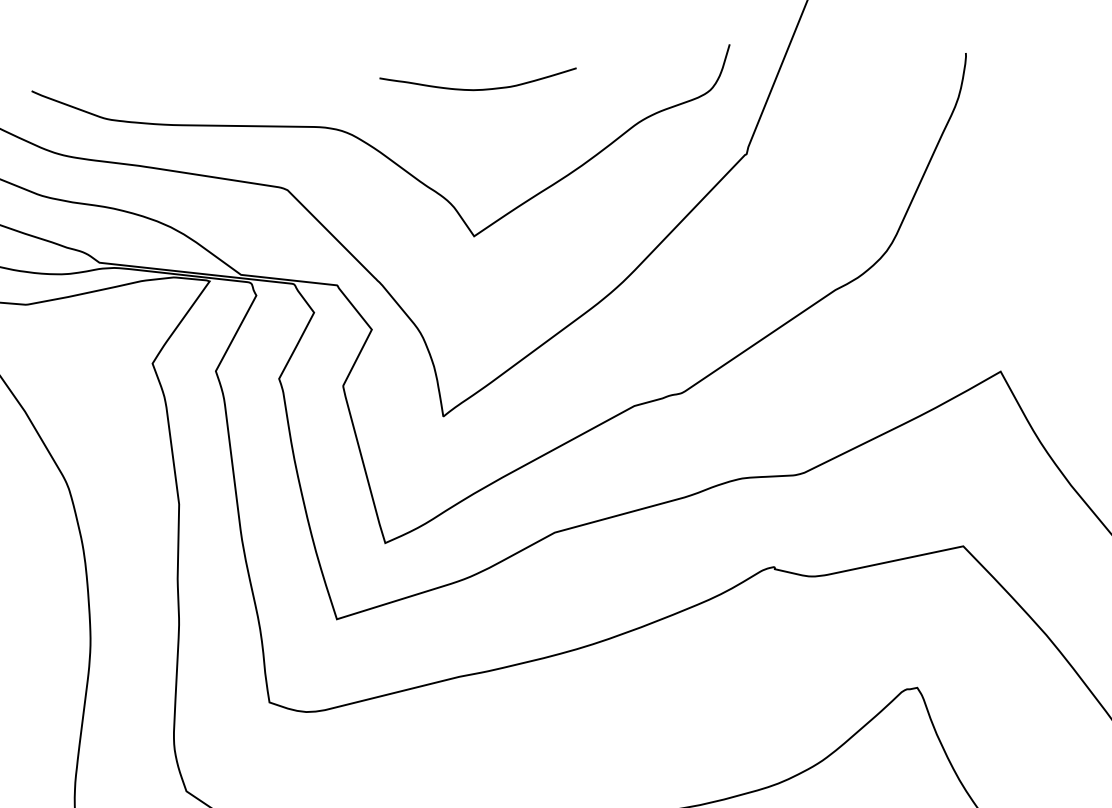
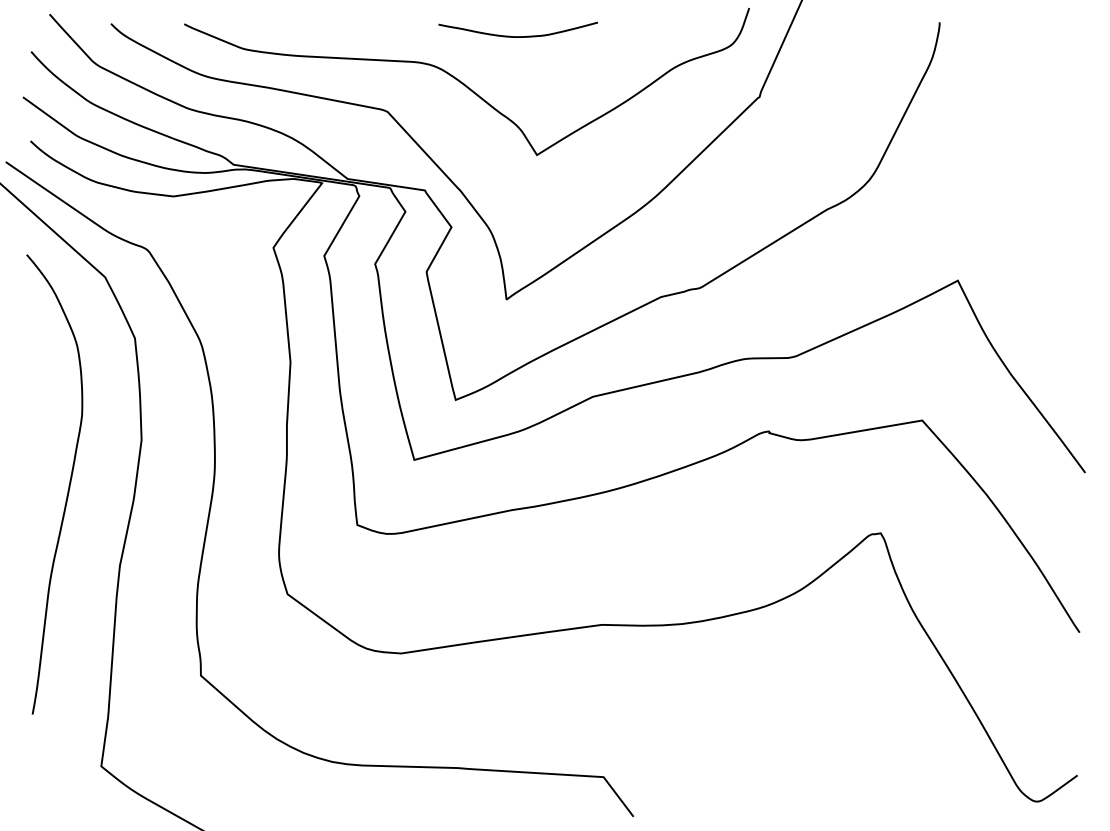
curve: (477, 89) -> (517, 36), moved

